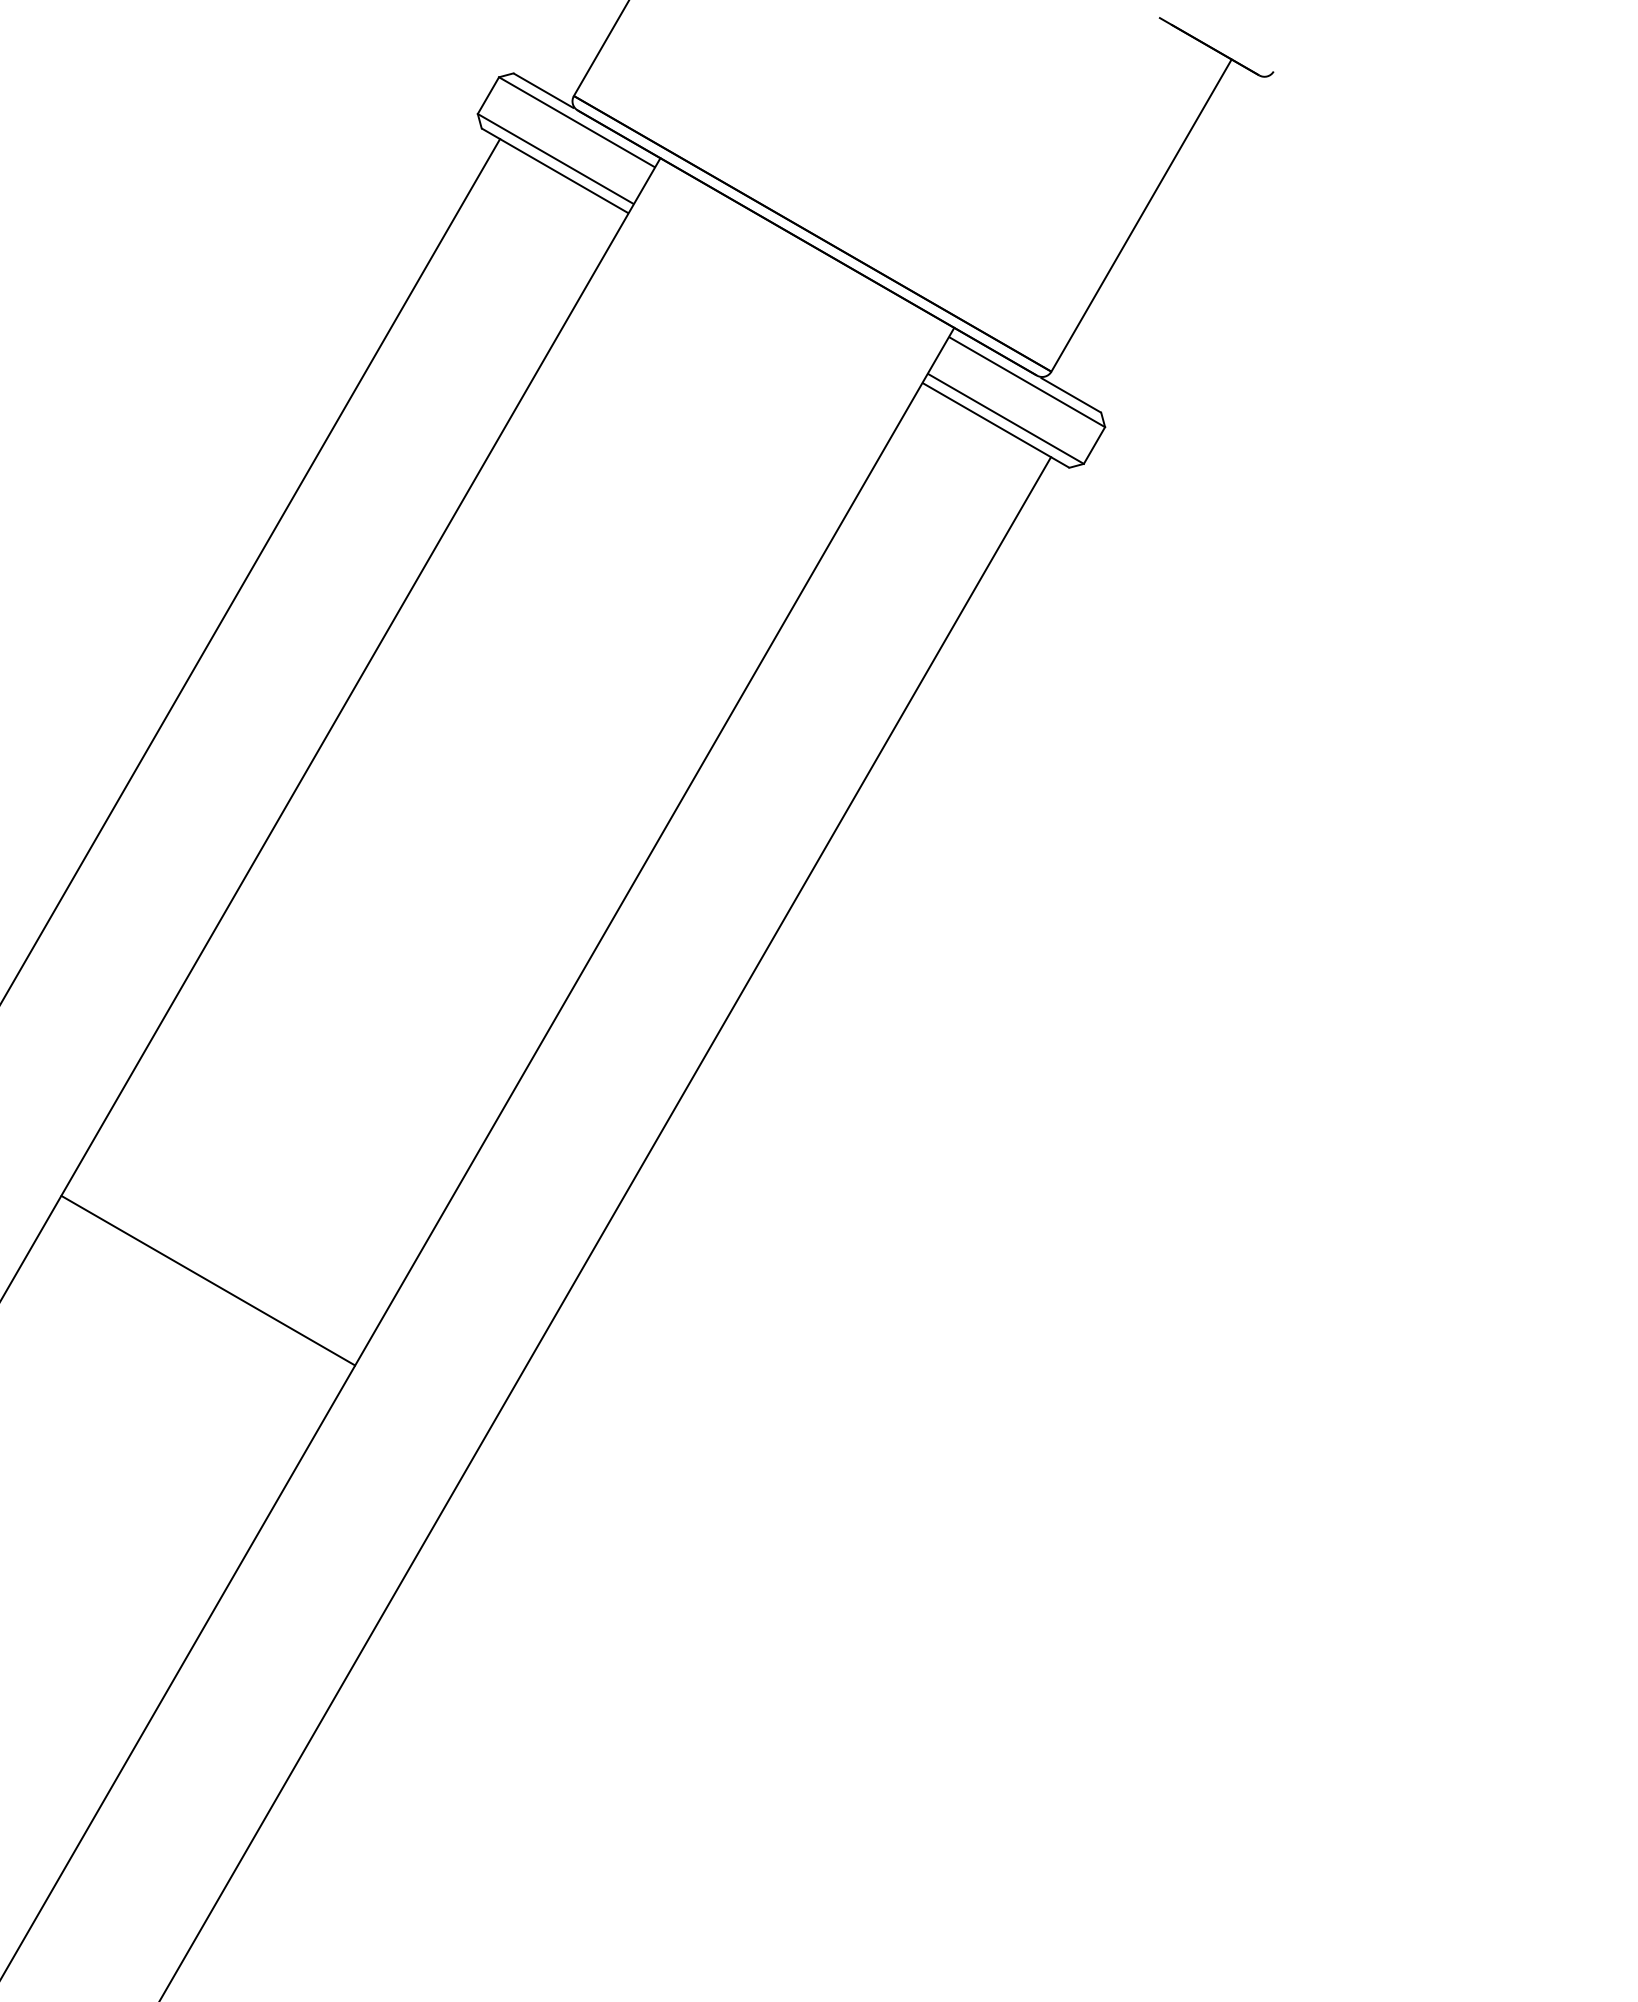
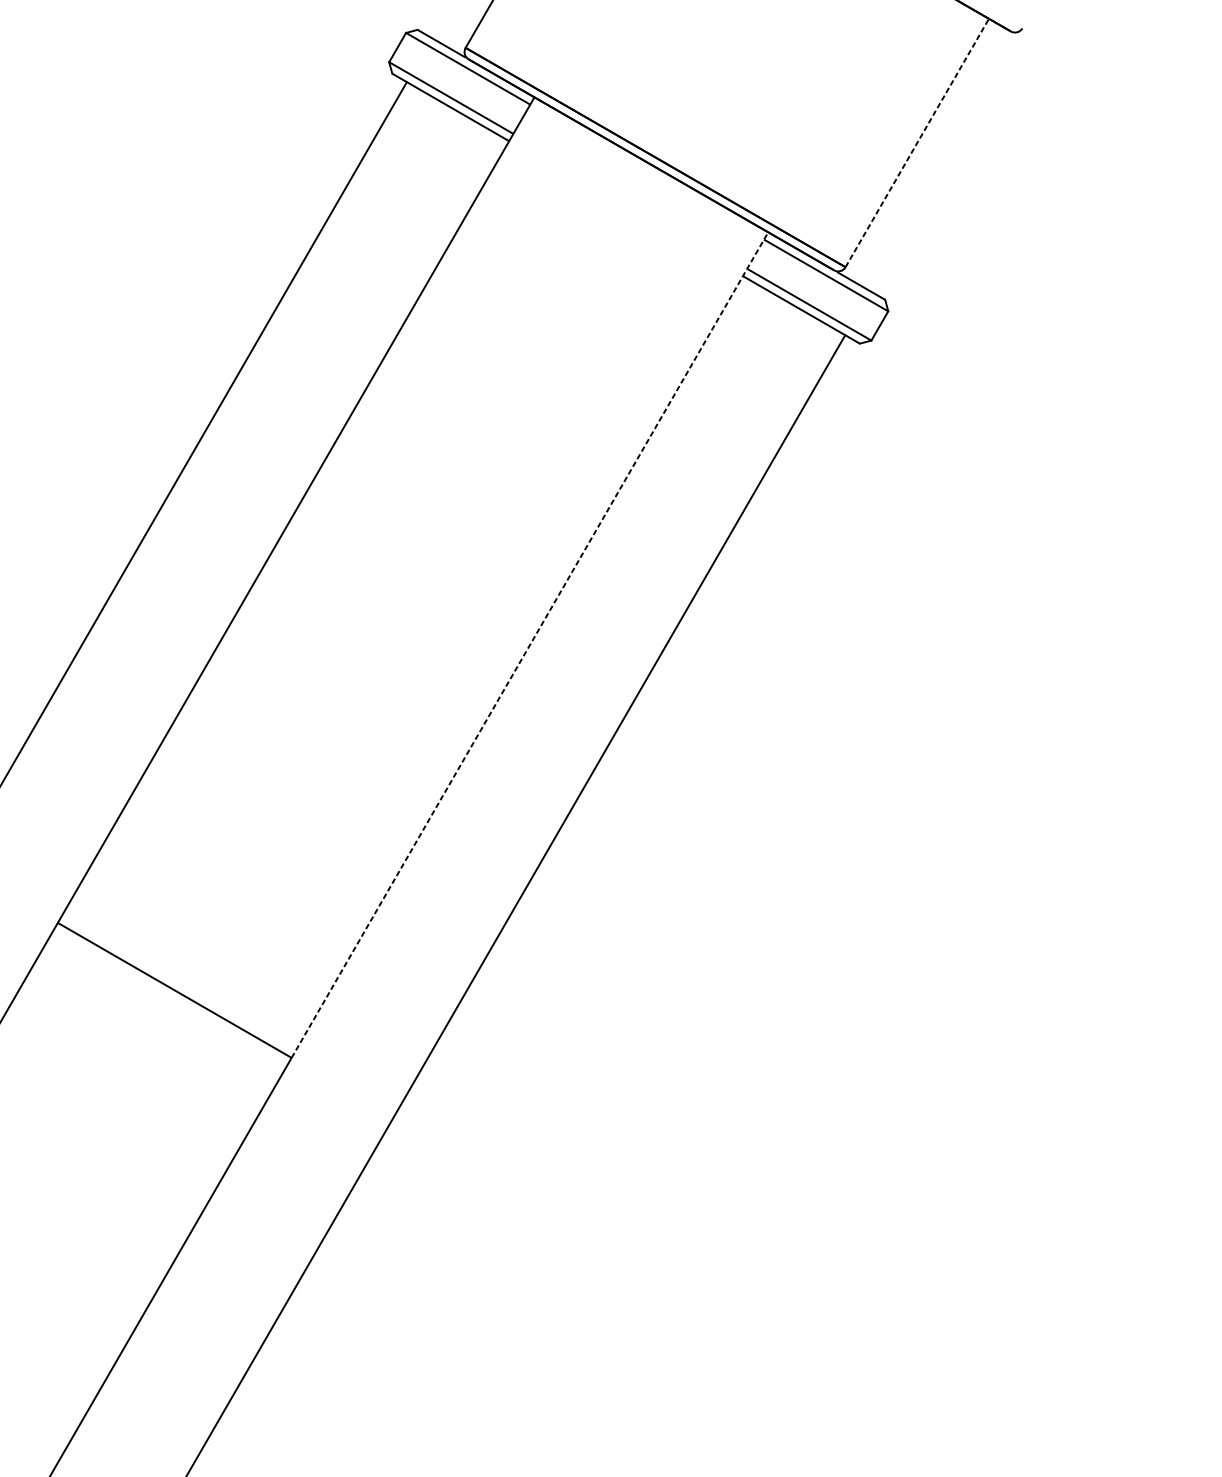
line: (1141, 215) -> (917, 142), solid -> dashed
line: (655, 846) -> (530, 644), solid -> dashed

